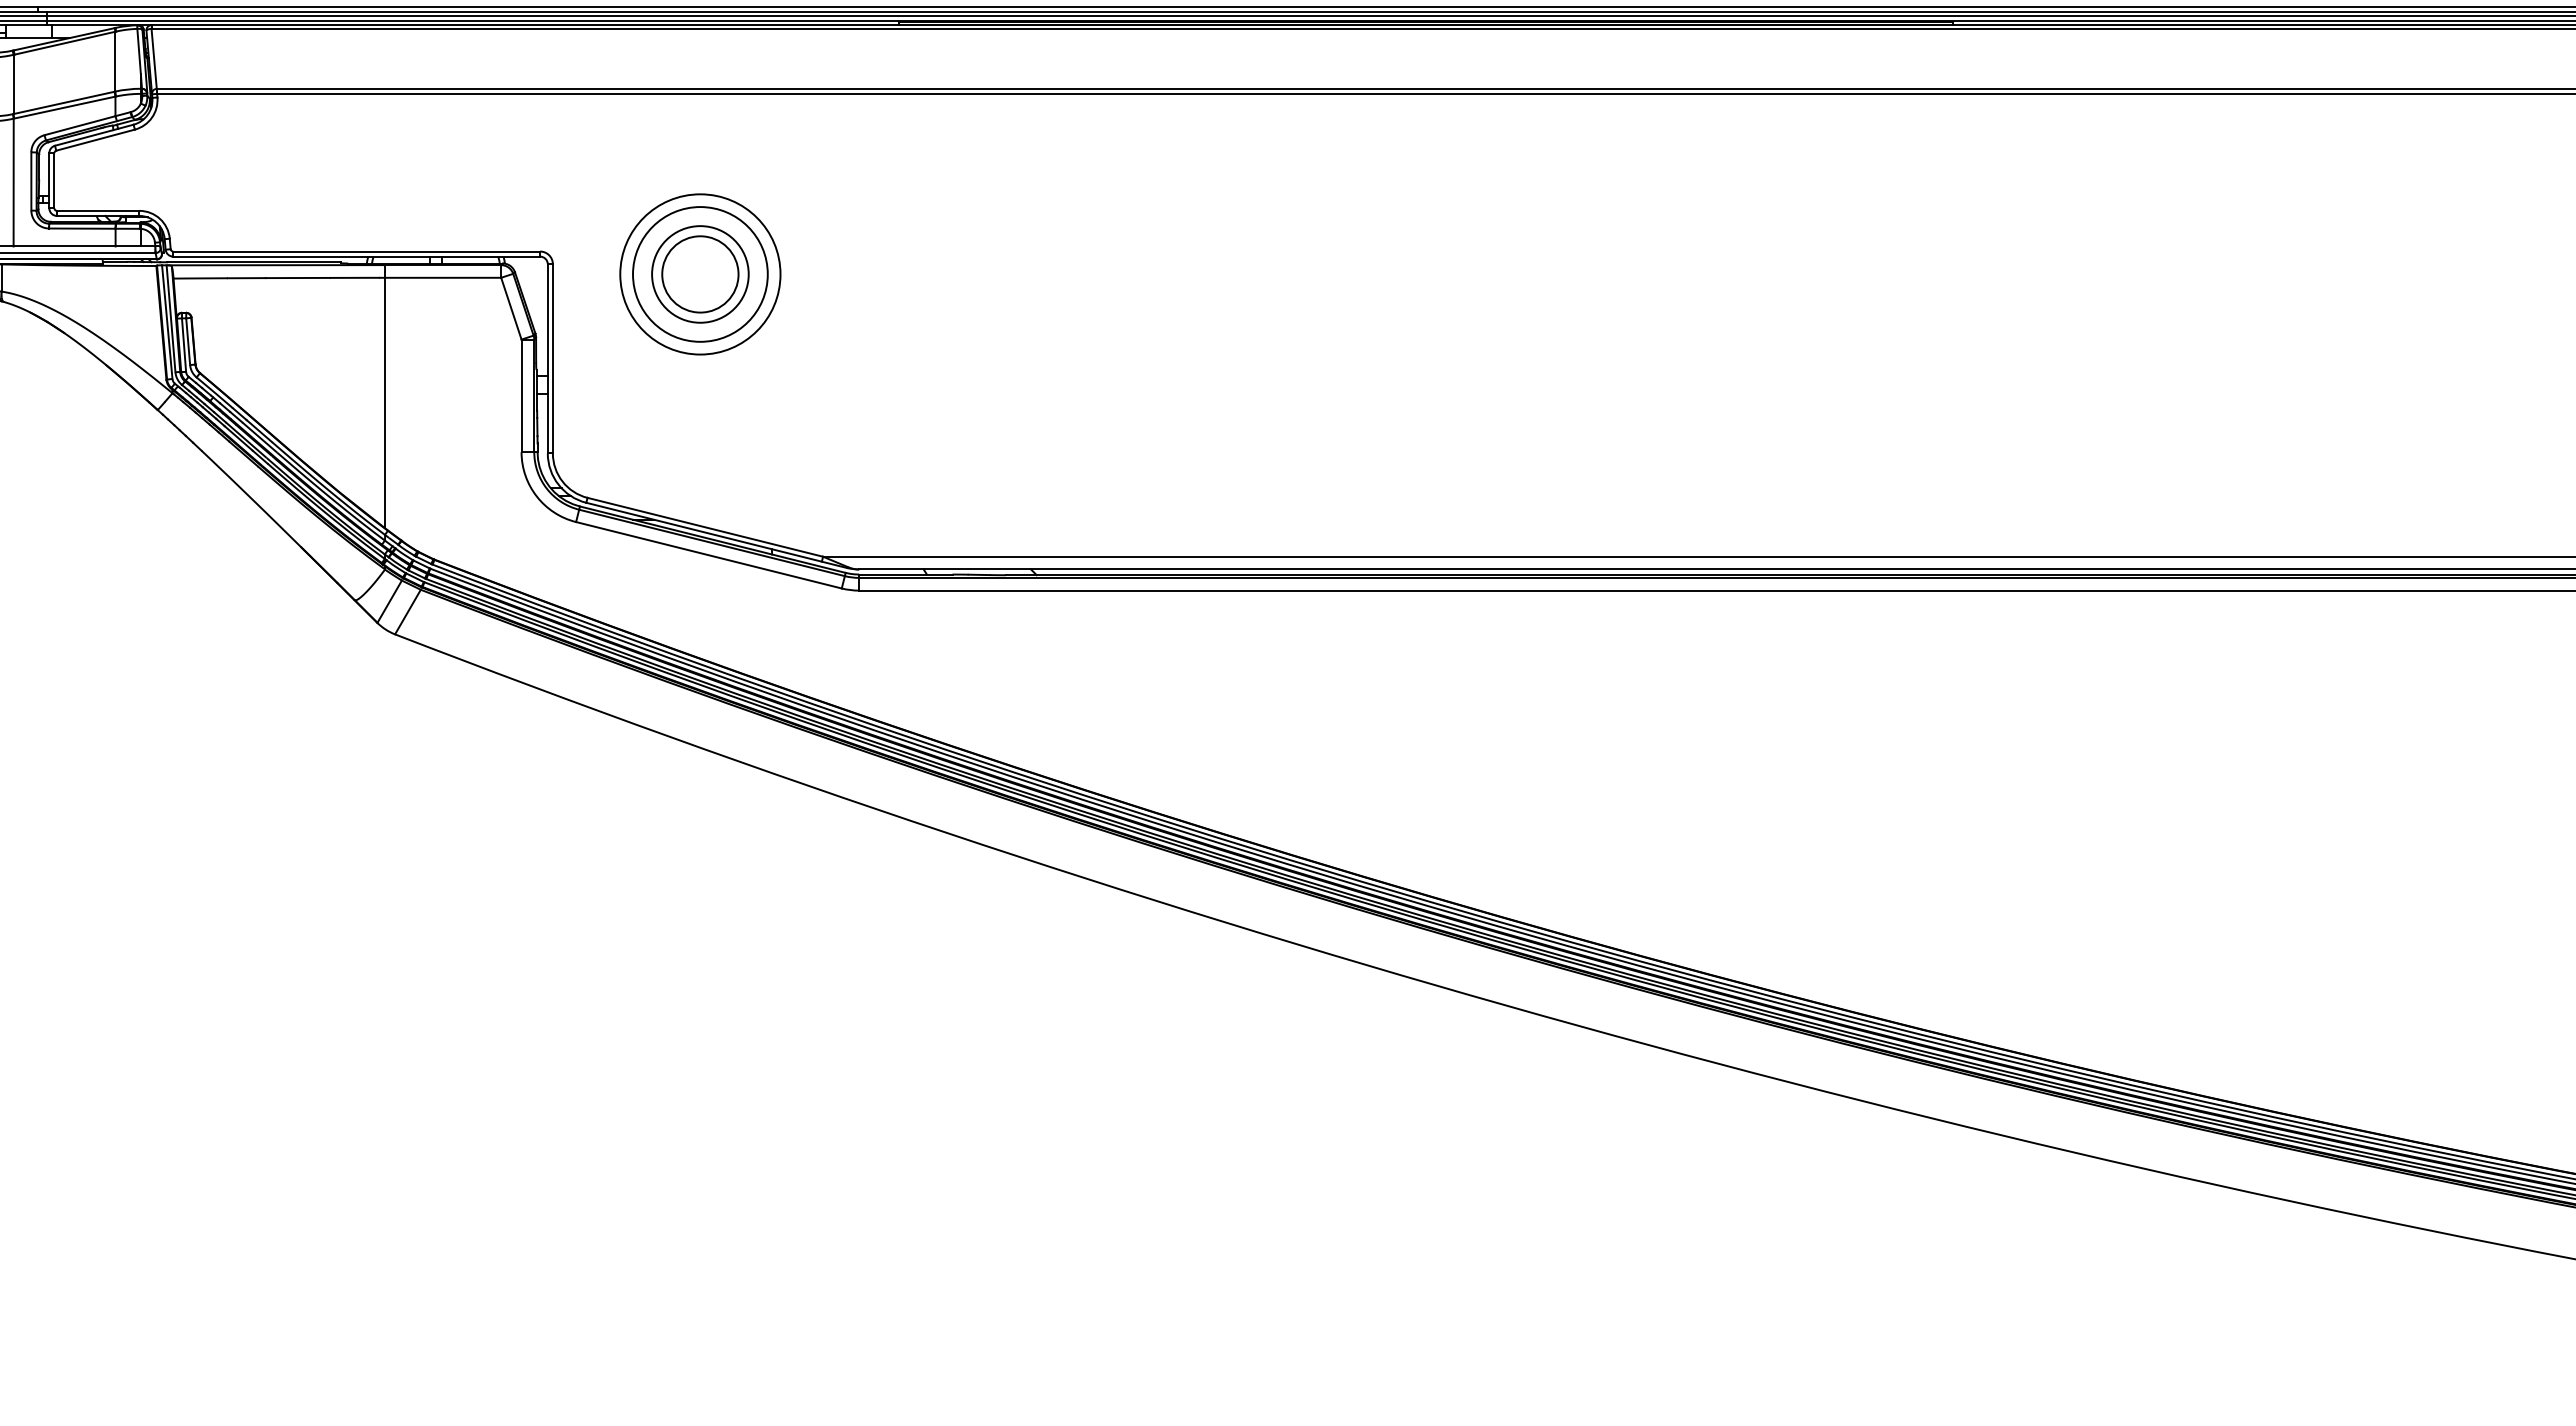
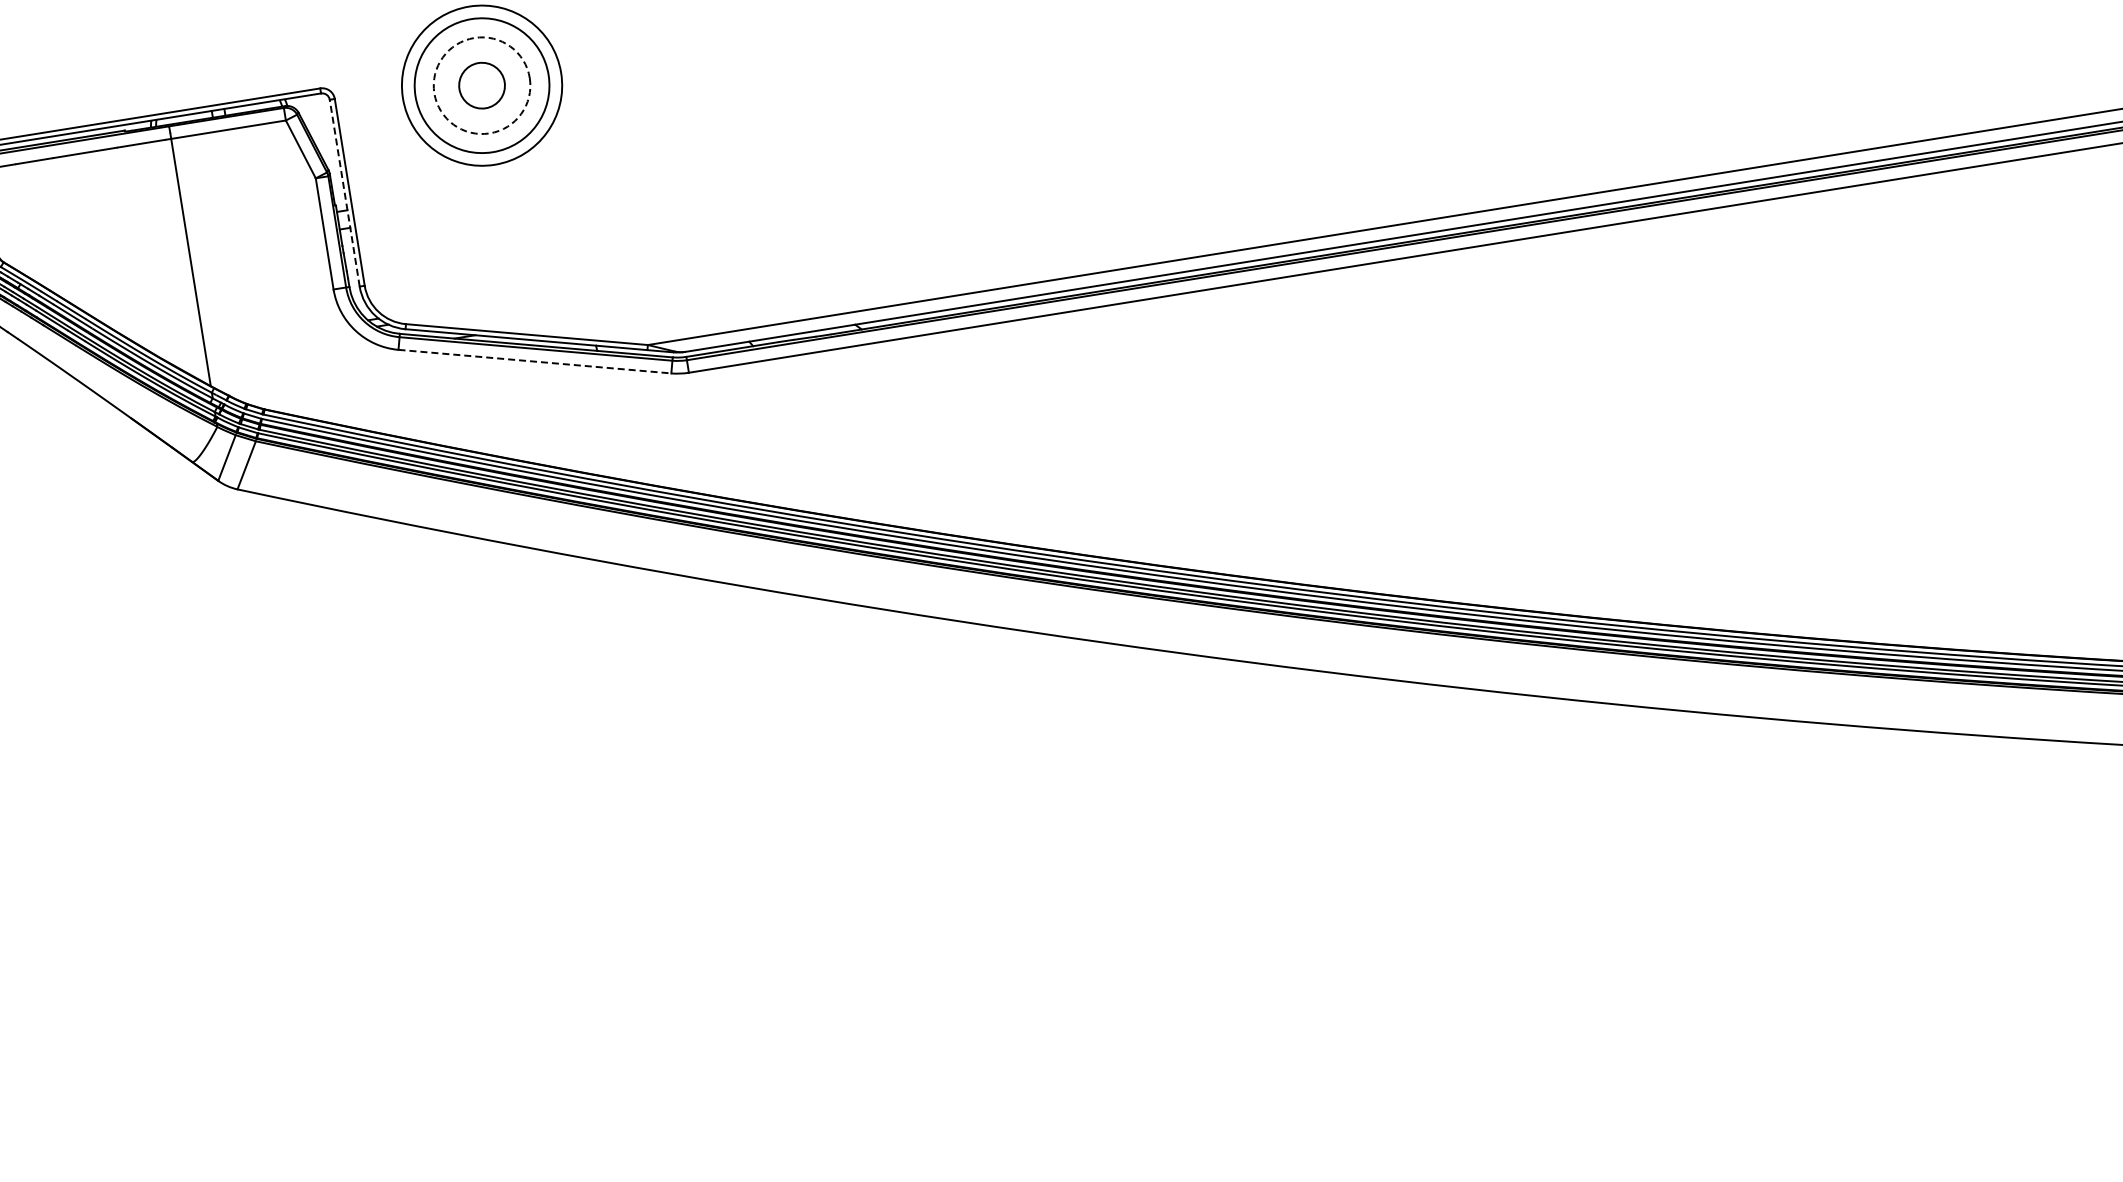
circle: (700, 274) -> (482, 85), size x0.6
circle: (700, 274) -> (482, 85), solid -> dashed
line: (547, 358) -> (344, 192), solid -> dashed
line: (708, 555) -> (534, 361), solid -> dashed

